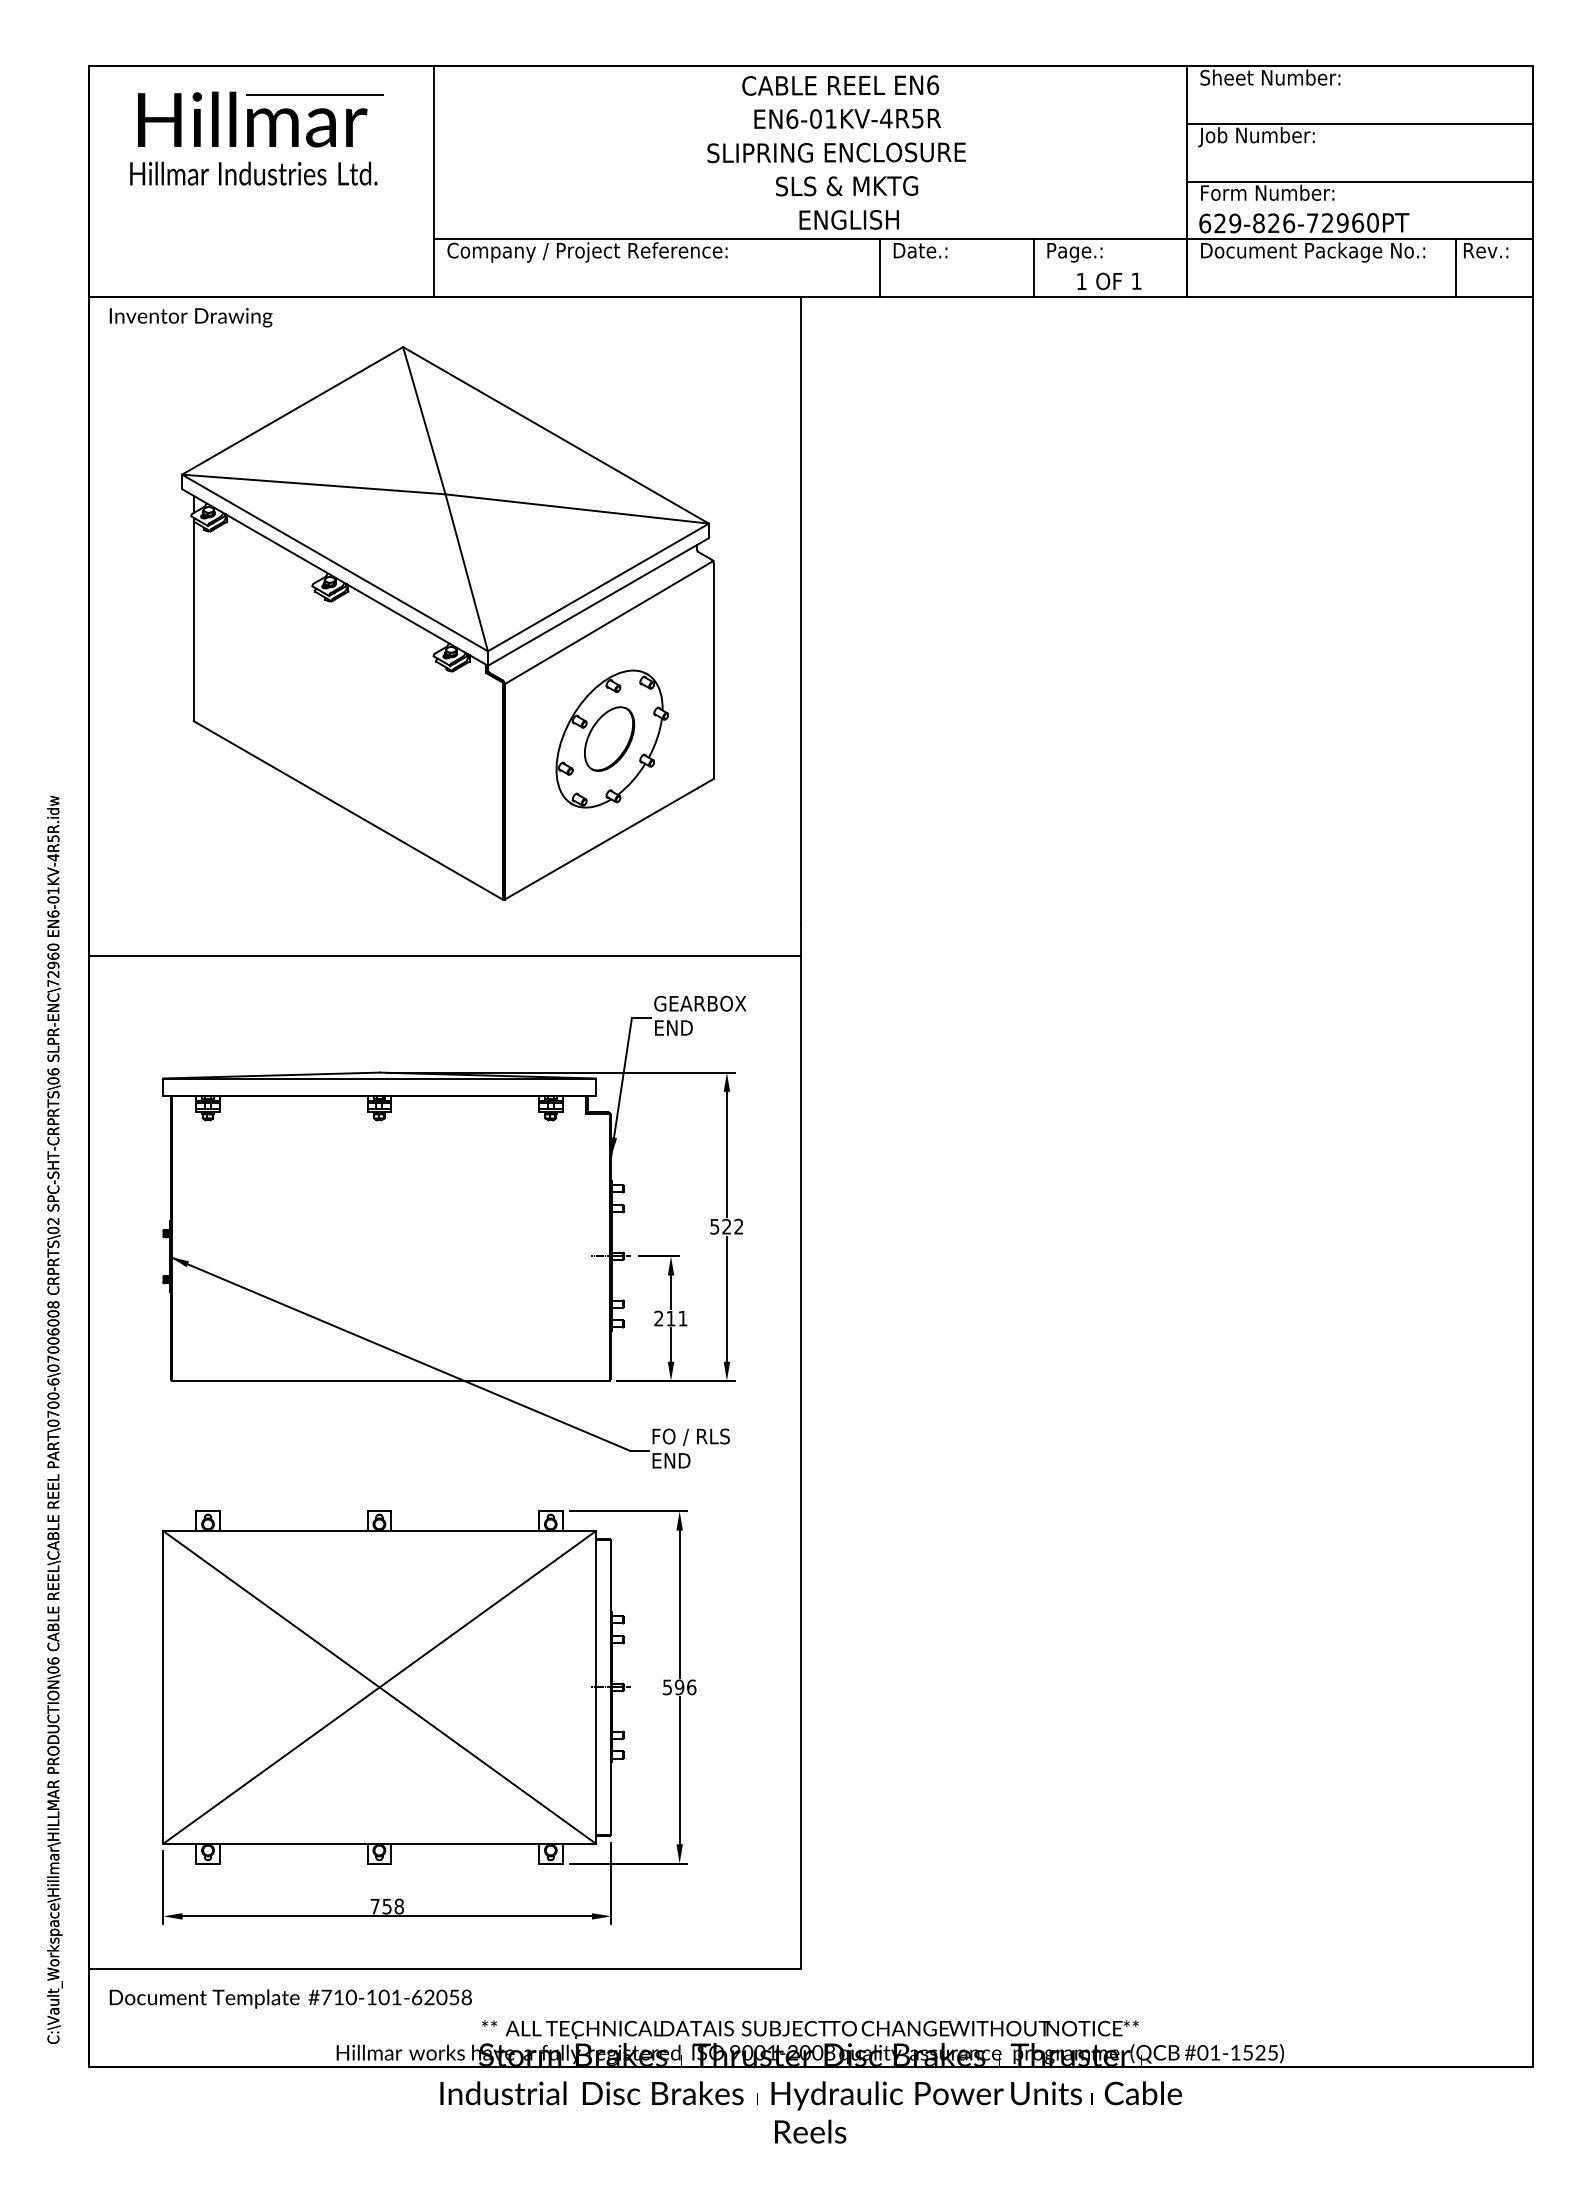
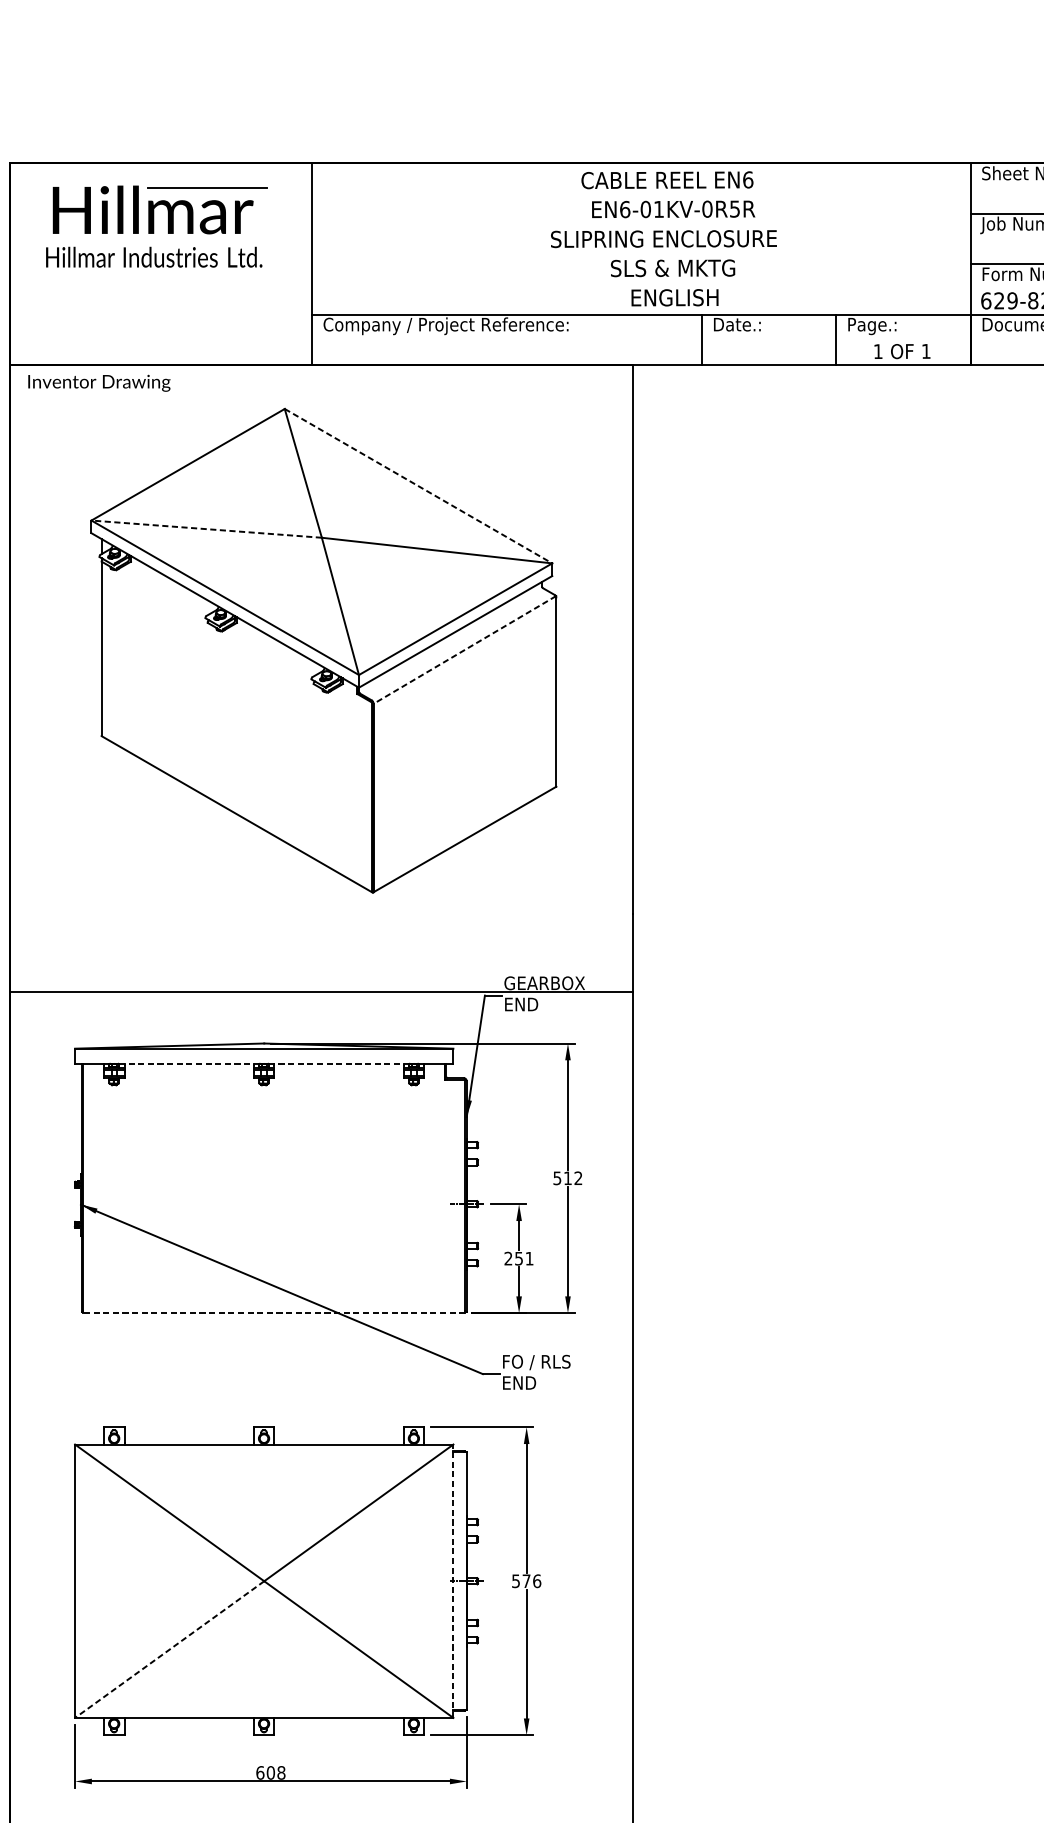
text: (886, 118) -> (707, 209), EN6-01KV-4R5R -> EN6-01KV-0R5R
line: (556, 435) -> (418, 486), solid -> dashed
line: (313, 484) -> (206, 529), solid -> dashed
line: (608, 622) -> (464, 649), solid -> dashed
part: (611, 738) -> (467, 751), removed
line: (444, 956) -> (320, 991), moved
line: (294, 1096) -> (189, 1064), solid -> dashed
line: (465, 1096) -> (339, 1064), solid -> dashed
text: (726, 1226) -> (567, 1178), 522 -> 512
text: (670, 1318) -> (518, 1258), 211 -> 251
line: (390, 1380) -> (273, 1312), solid -> dashed
line: (595, 1686) -> (453, 1580), solid -> dashed
text: (679, 1687) -> (526, 1581), 596 -> 576
line: (271, 1765) -> (169, 1649), solid -> dashed
text: (380, 1906) -> (264, 1772), 758 -> 608

